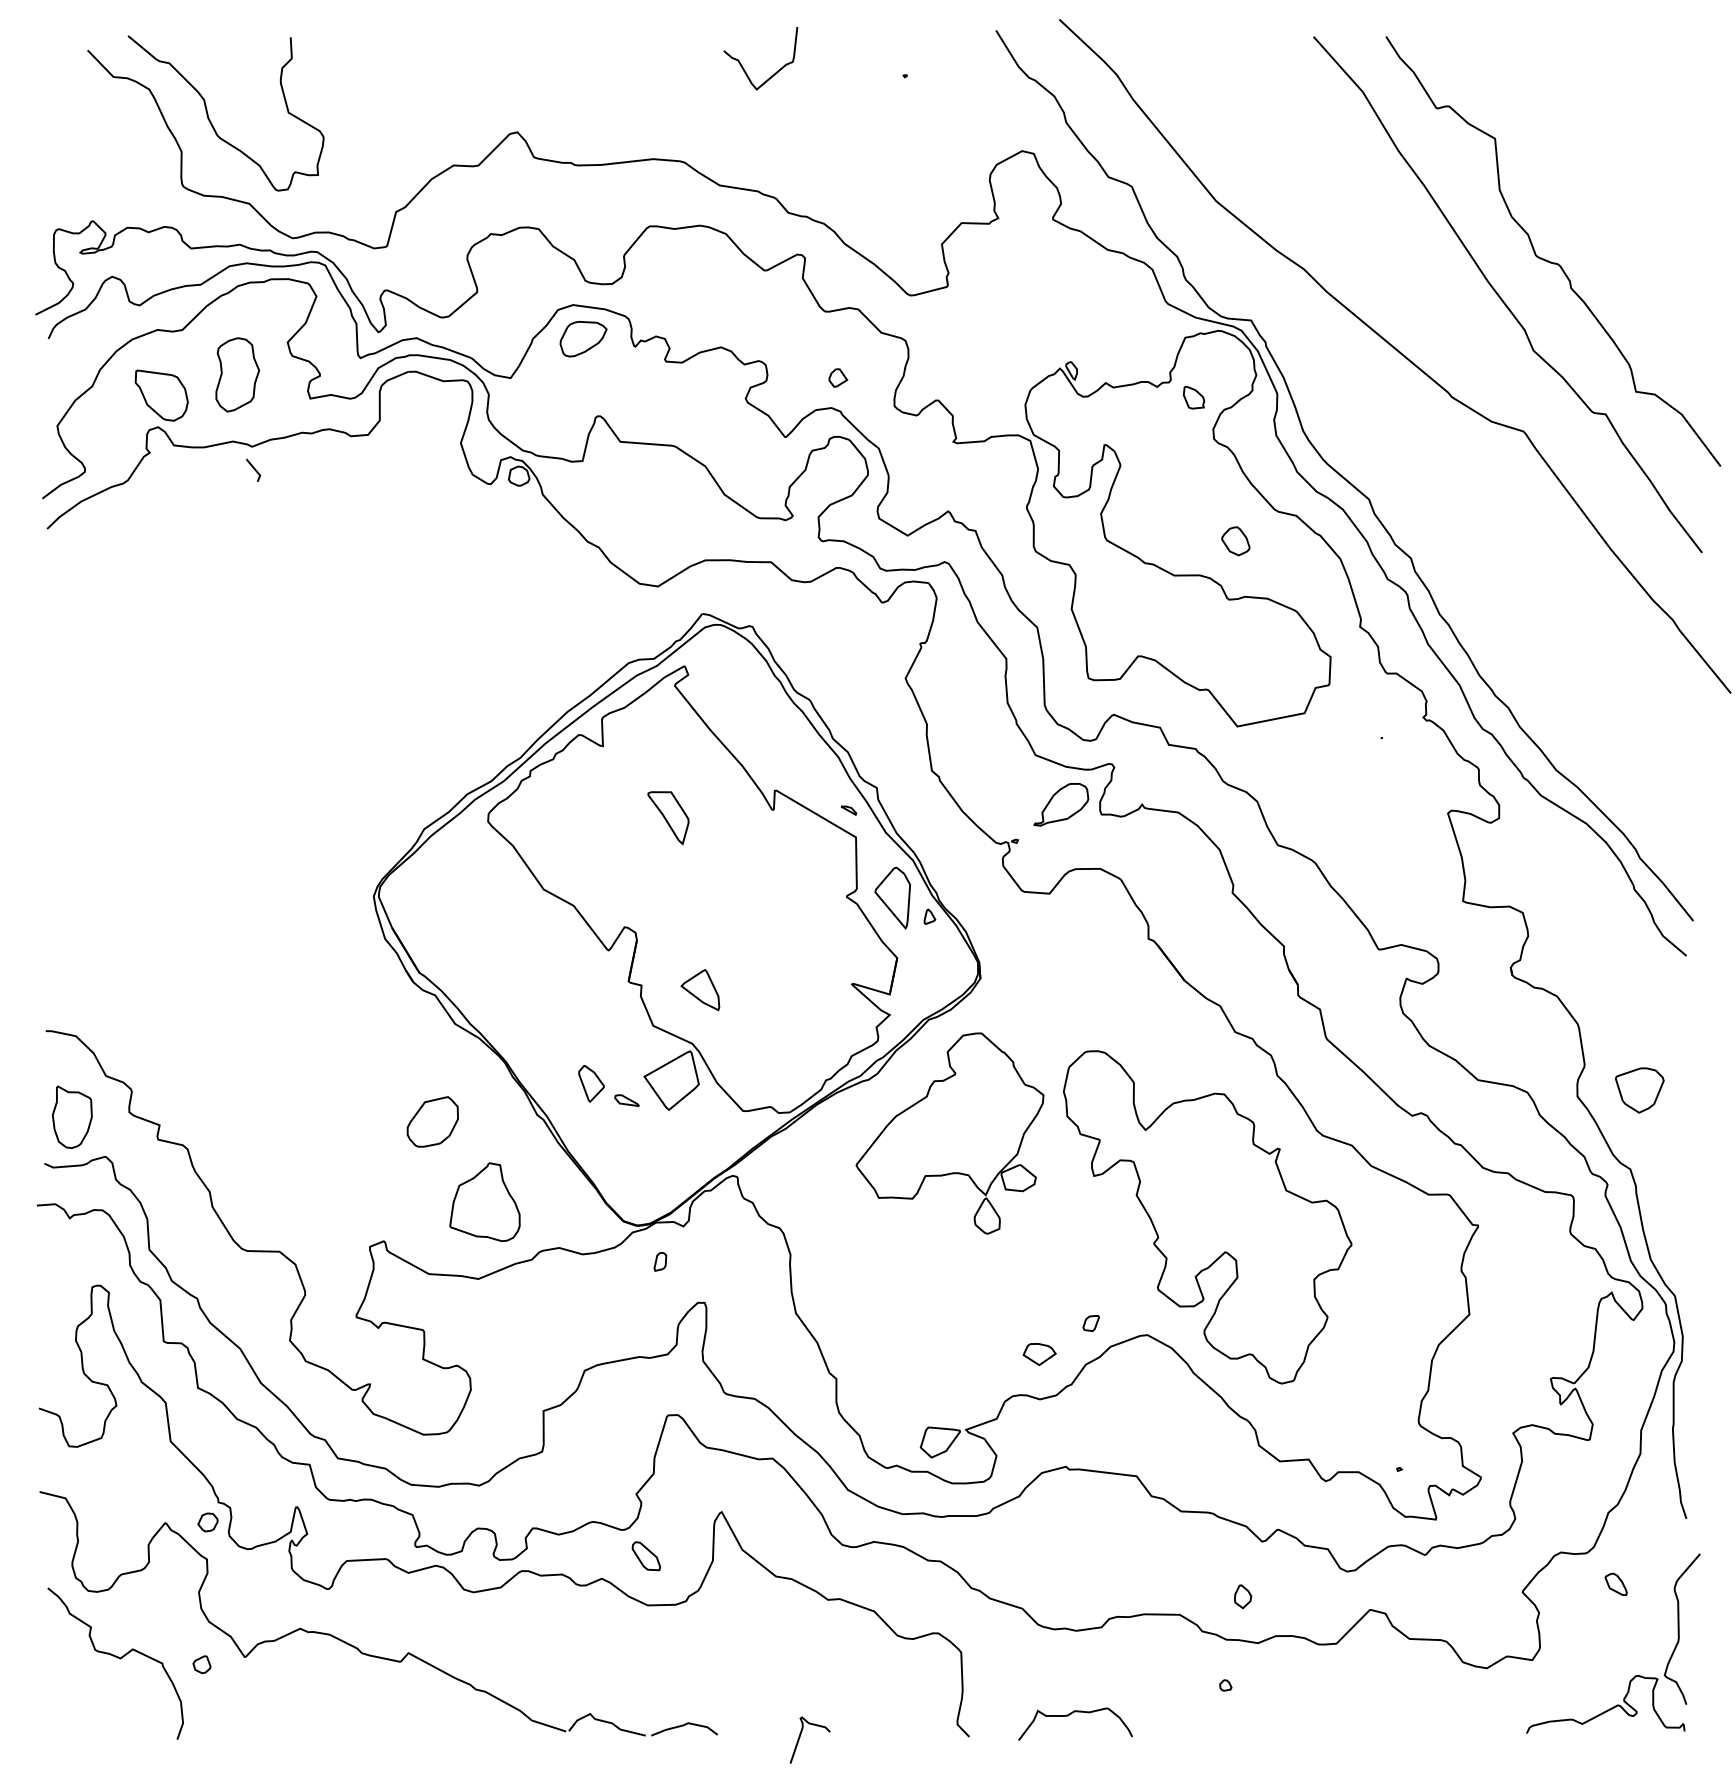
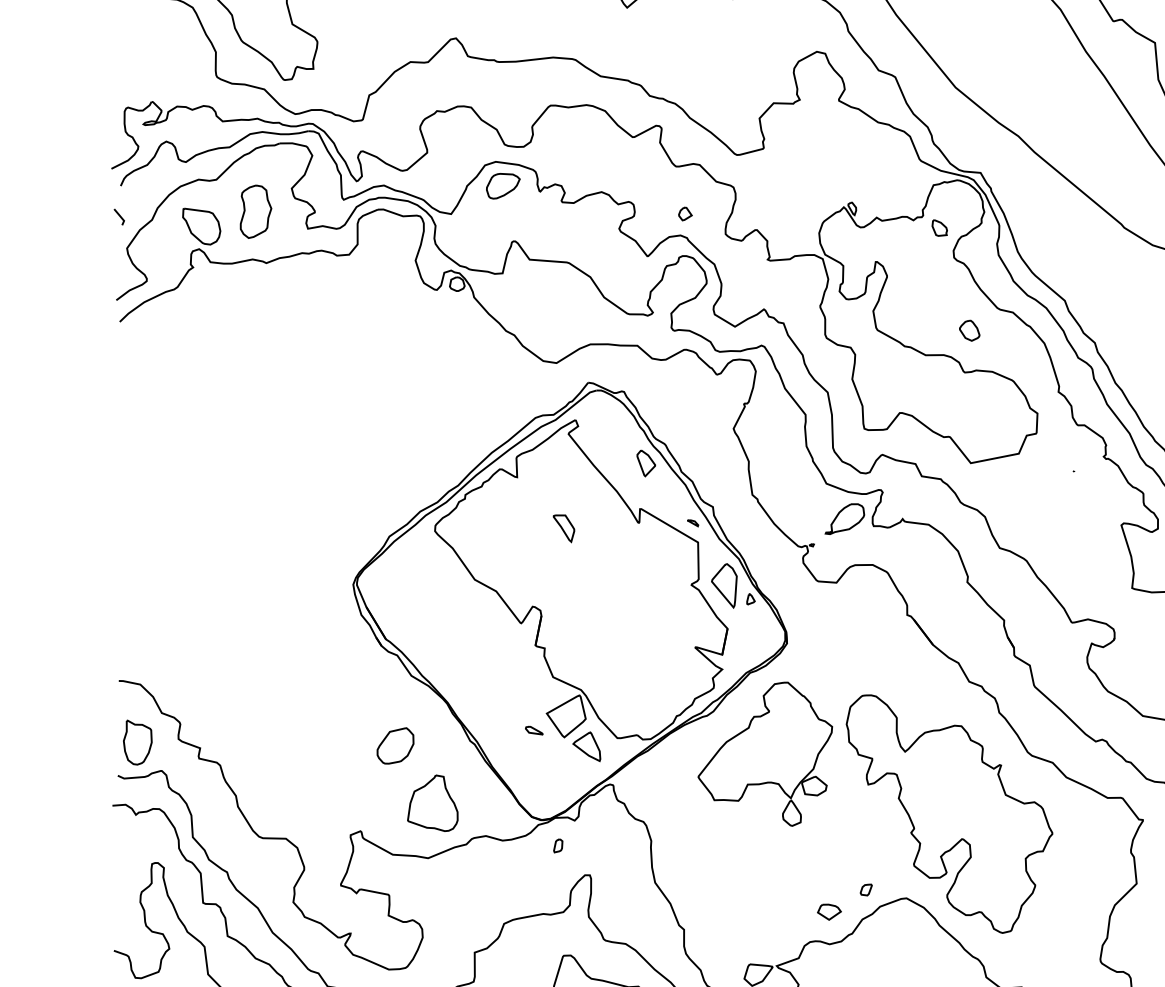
line: (253, 469) -> (119, 216), moved
part: (668, 817) -> (564, 528), size x0.71
part: (700, 990) -> (586, 747), moved
part: (591, 1083) -> (646, 463), moved

